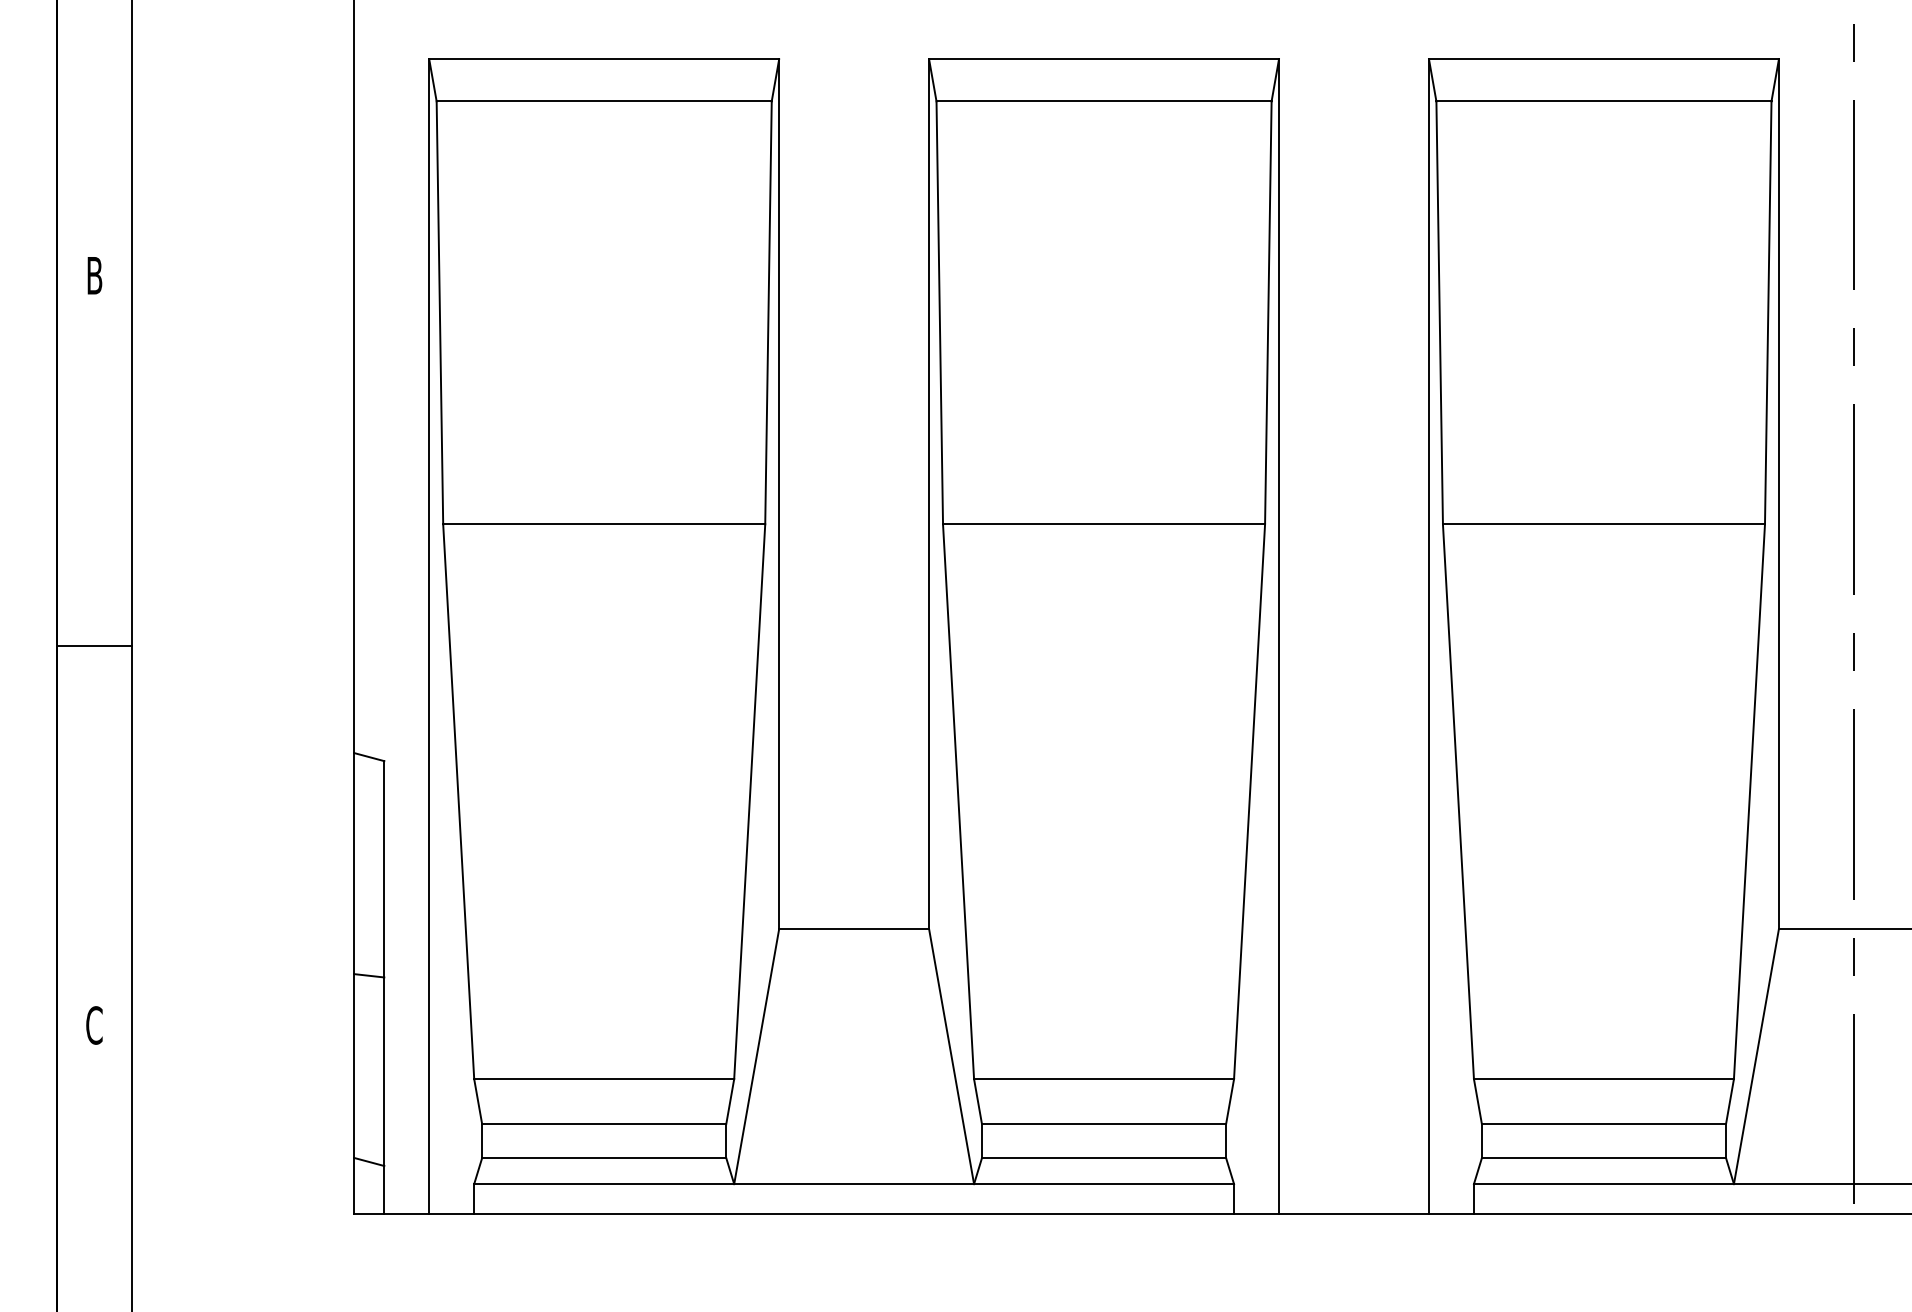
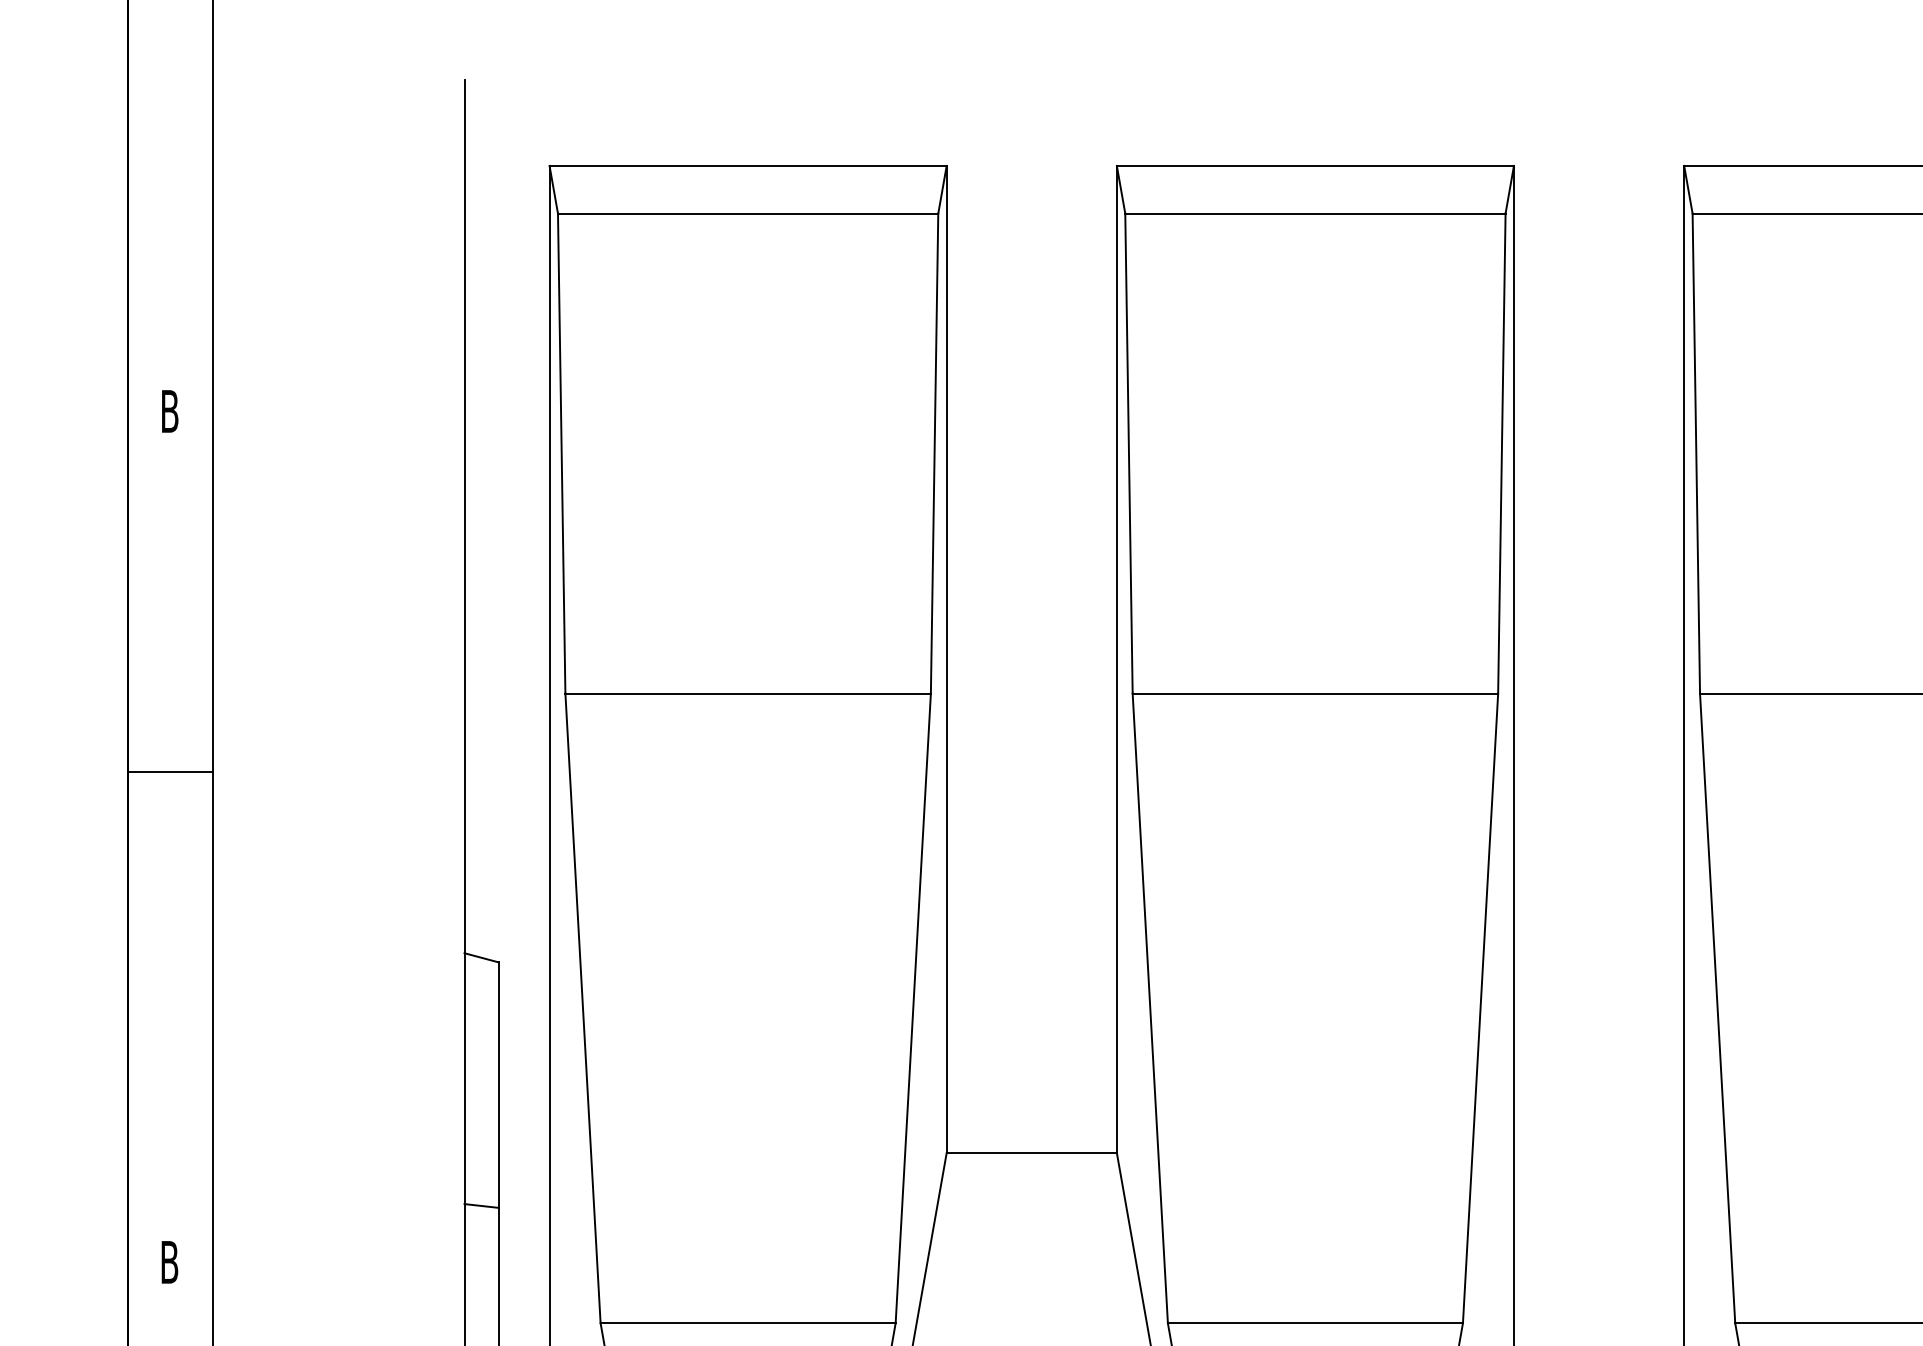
line: (94, 646) -> (169, 772), moved
text: (94, 1025) -> (169, 1262), C -> B

